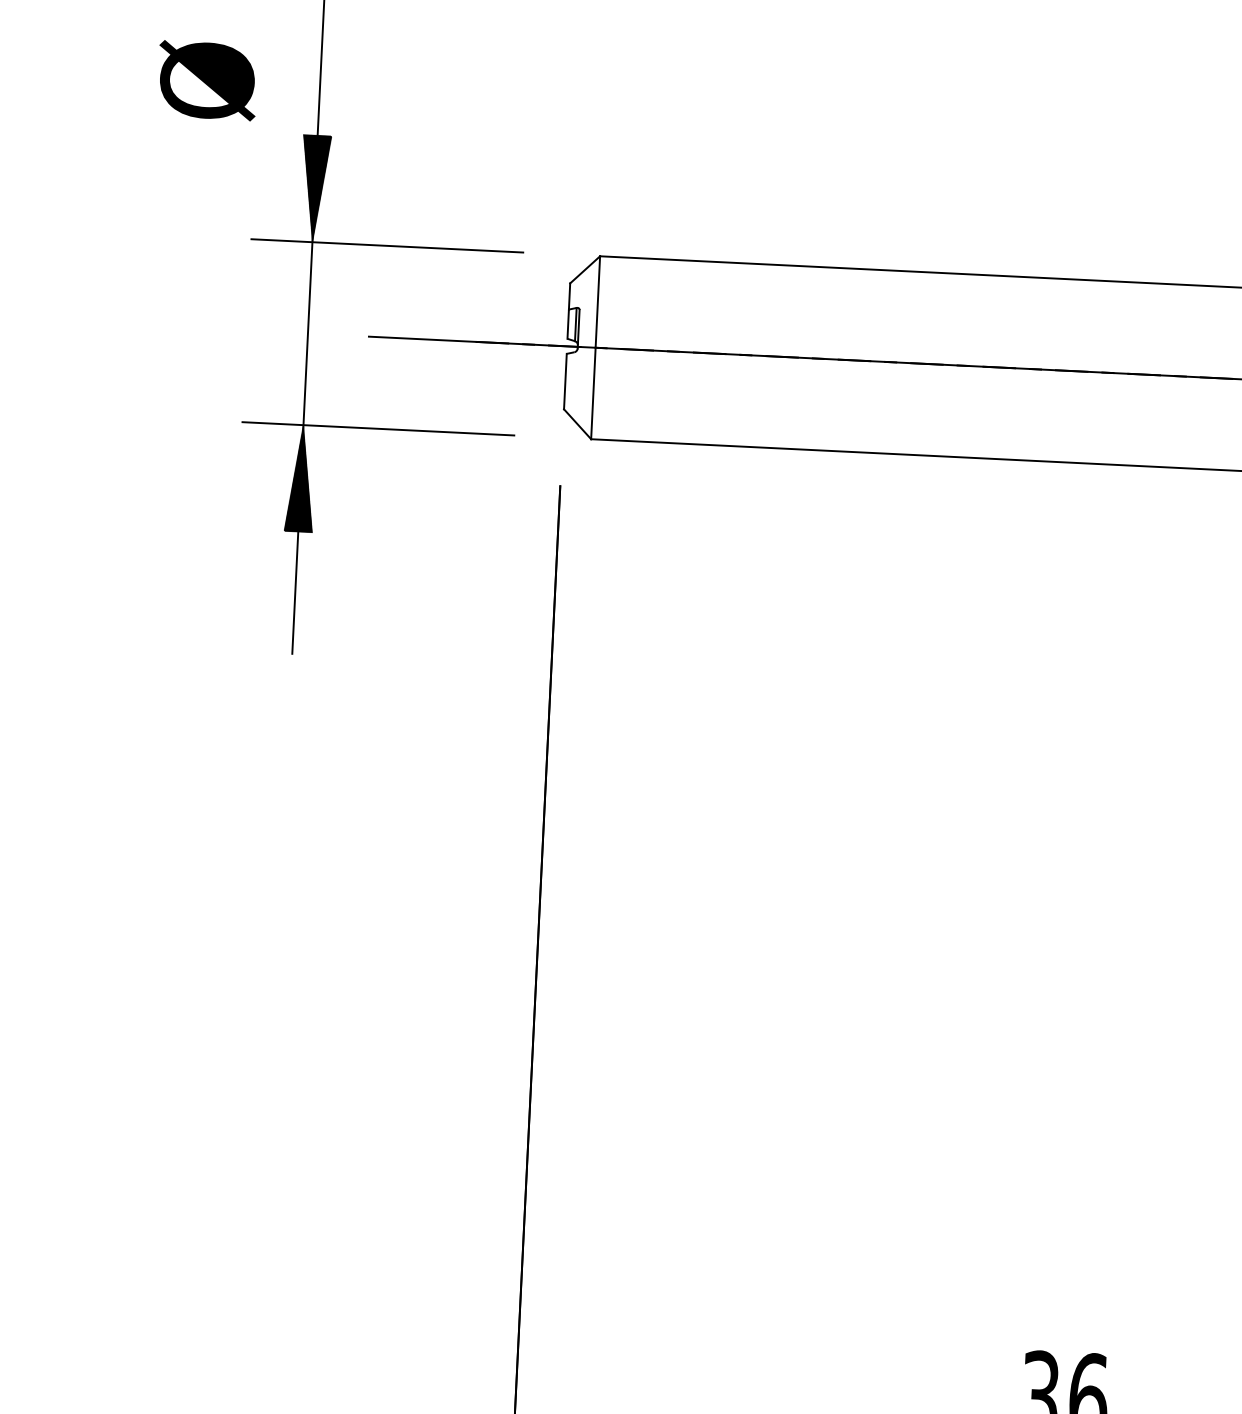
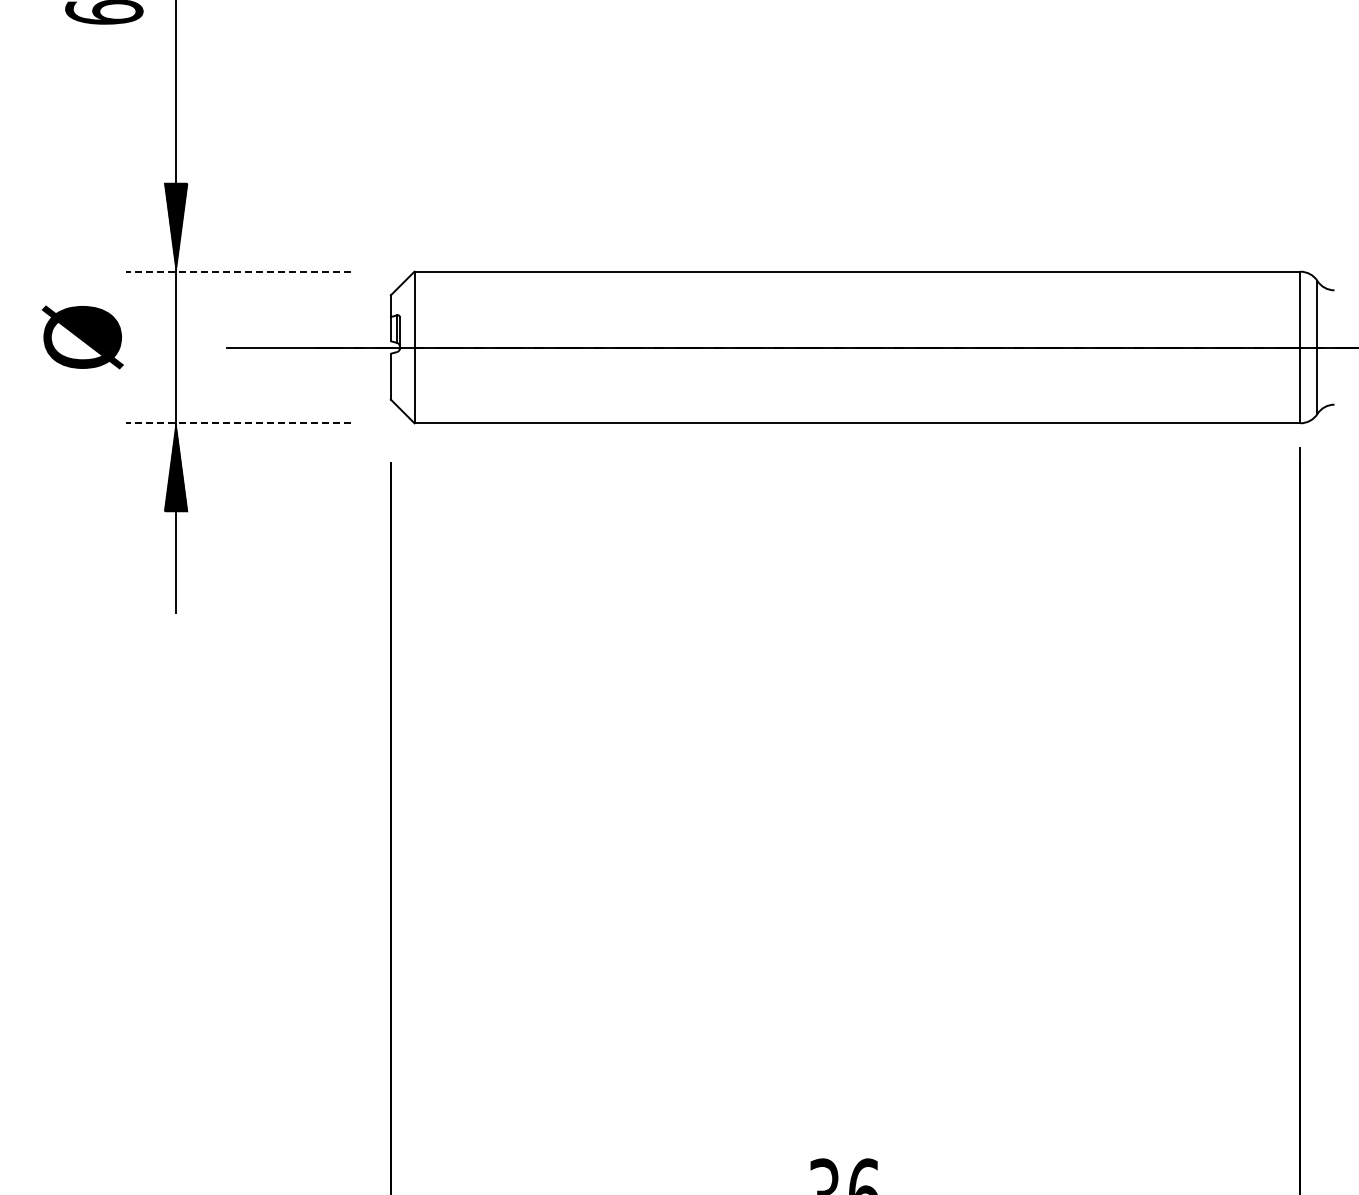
text: (207, 80) -> (82, 337), moved
line: (387, 245) -> (238, 271), solid -> dashed
line: (378, 429) -> (238, 423), solid -> dashed

